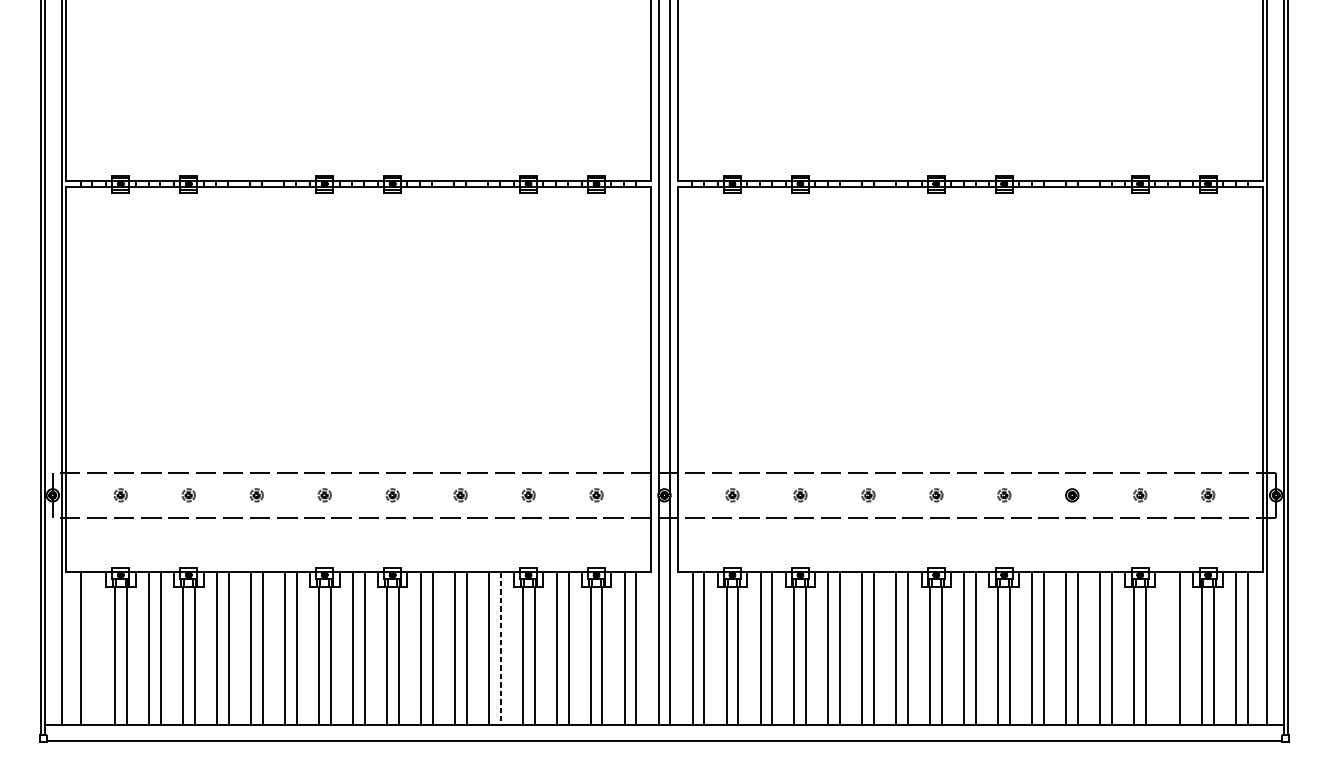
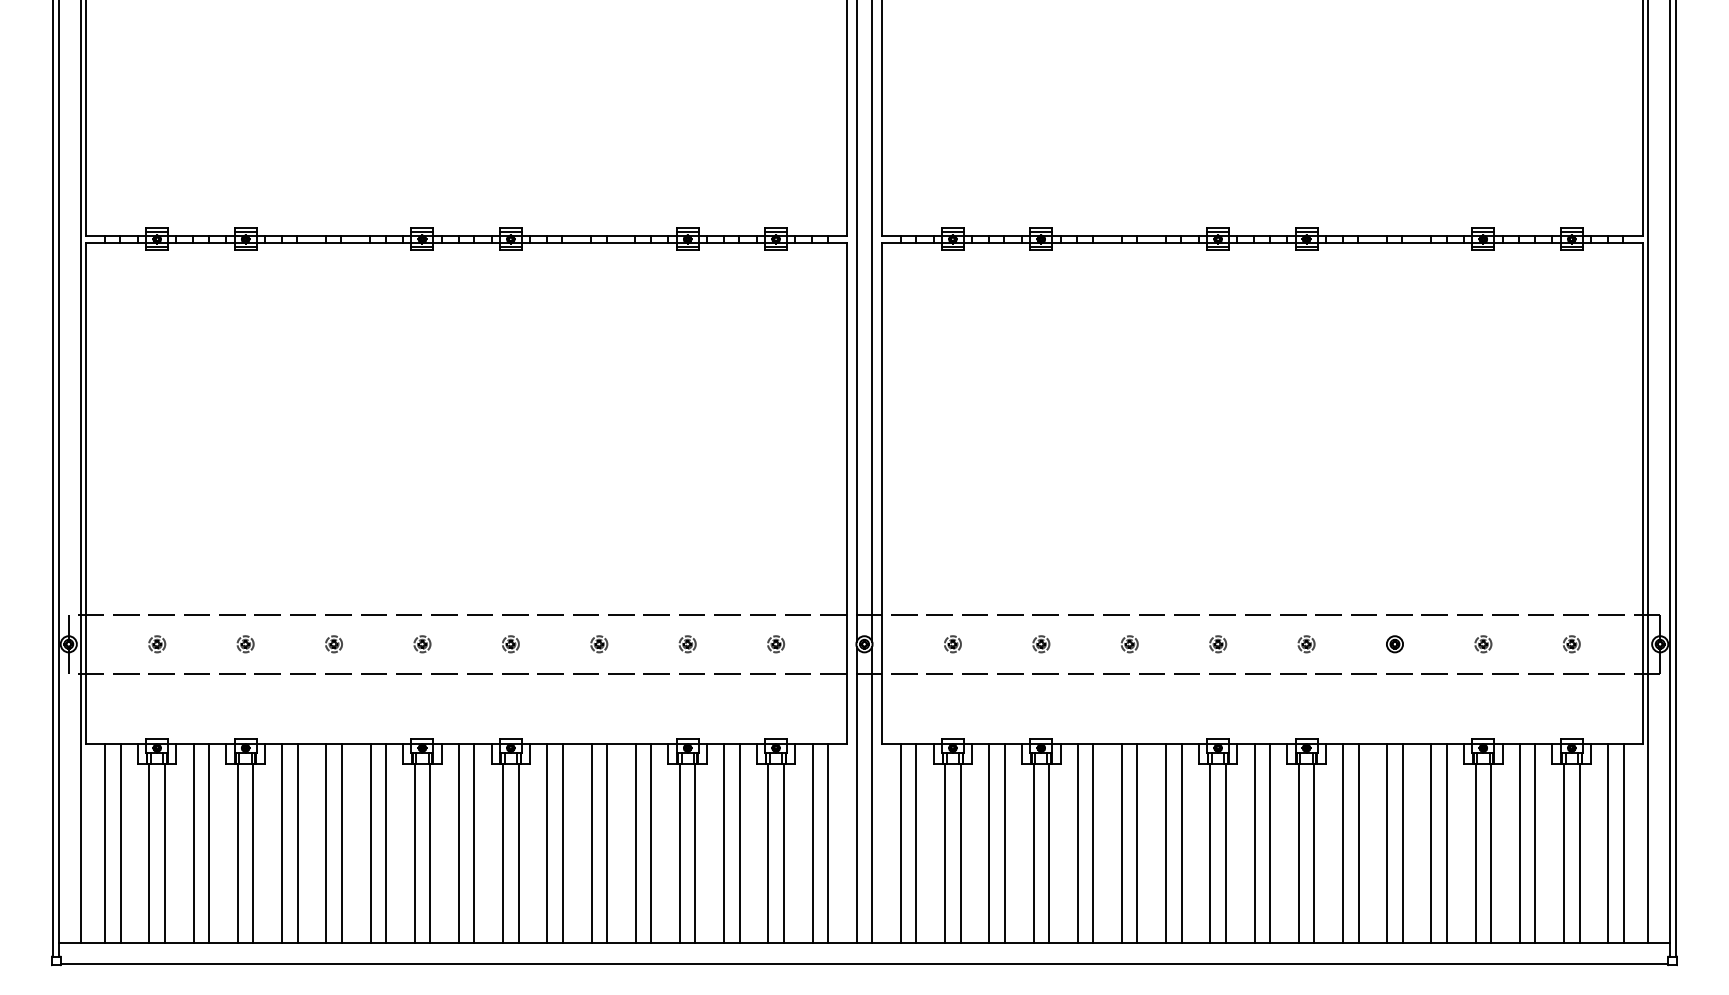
line: (92, 648) -> (120, 843), added
line: (1167, 648) -> (1519, 843), added
line: (500, 649) -> (651, 844), dashed -> solid

